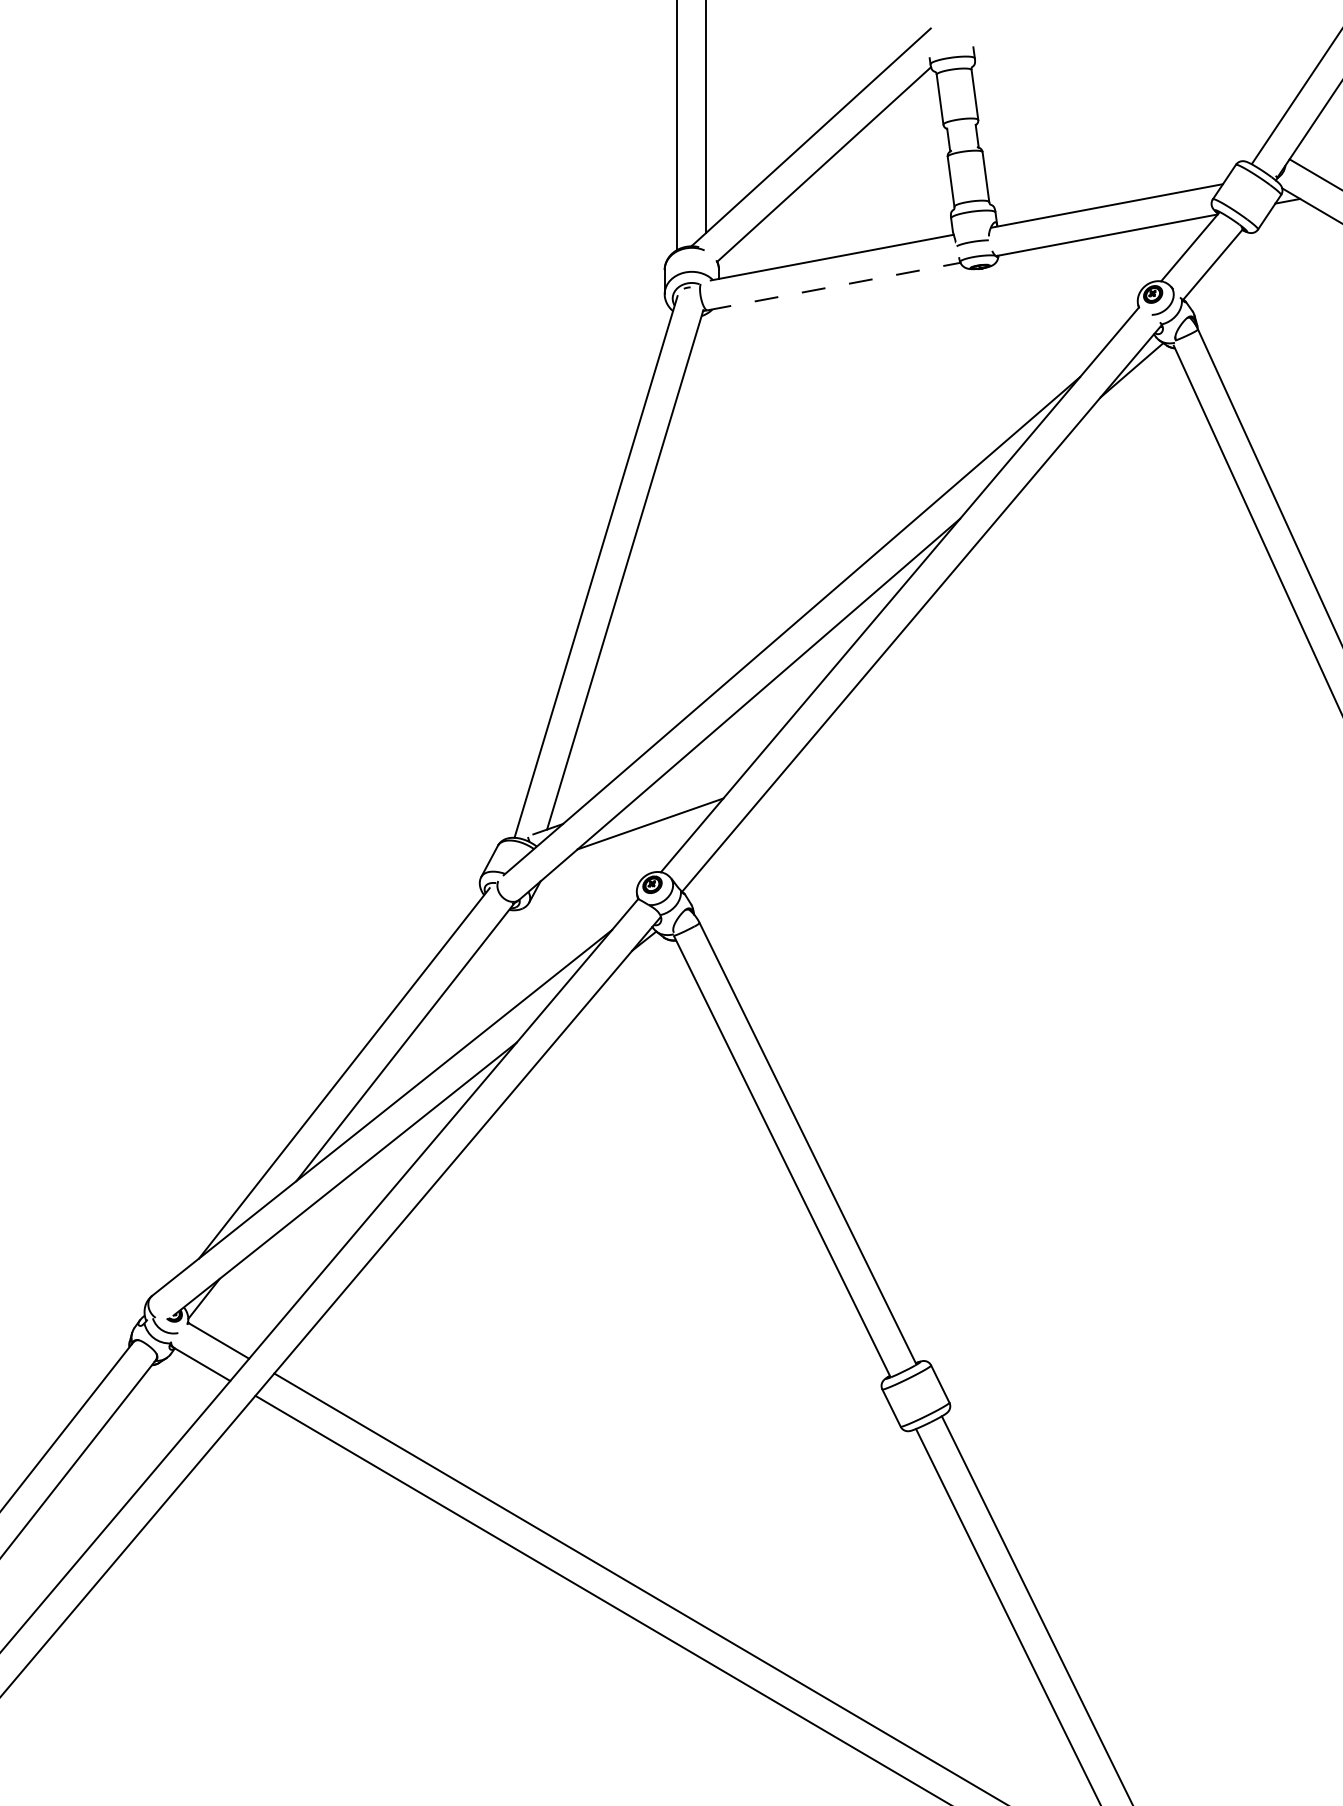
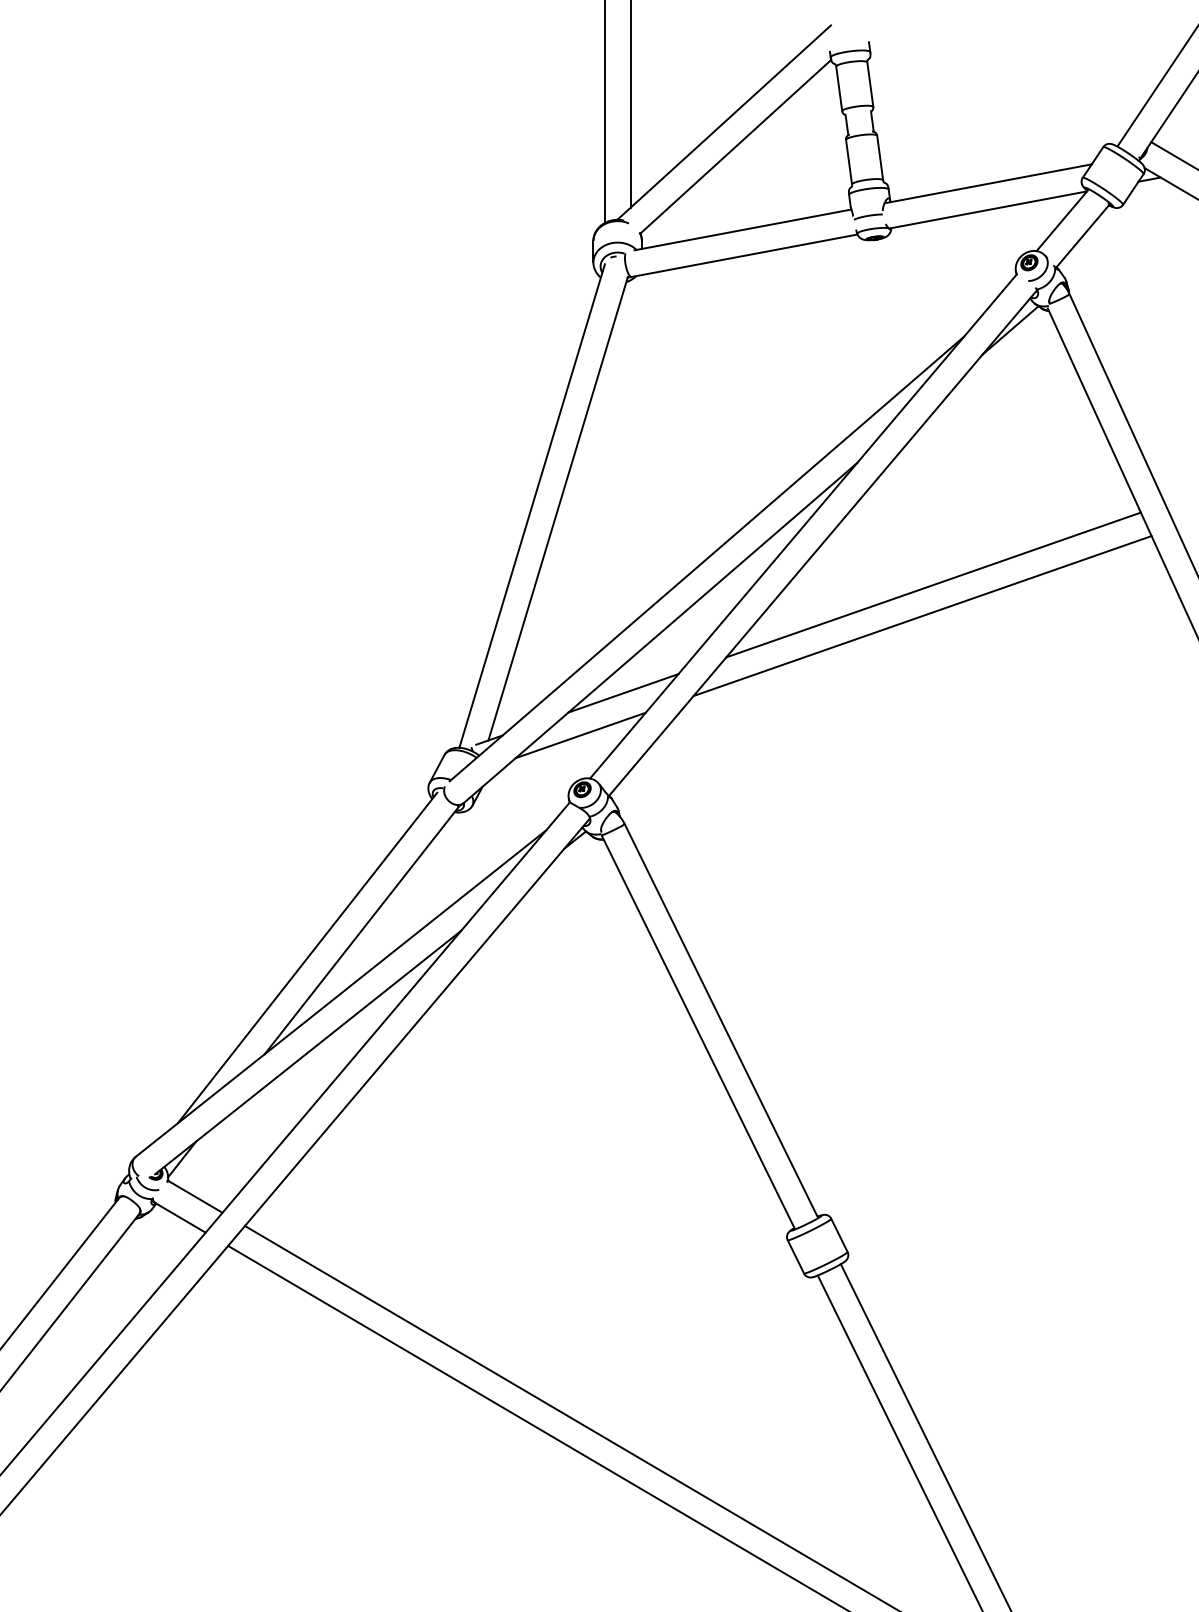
line: (833, 286) -> (744, 255), dashed -> solid
line: (1045, 654) -> (933, 584), added
line: (1033, 690) -> (922, 616), added
line: (698, 776) -> (623, 693), added

